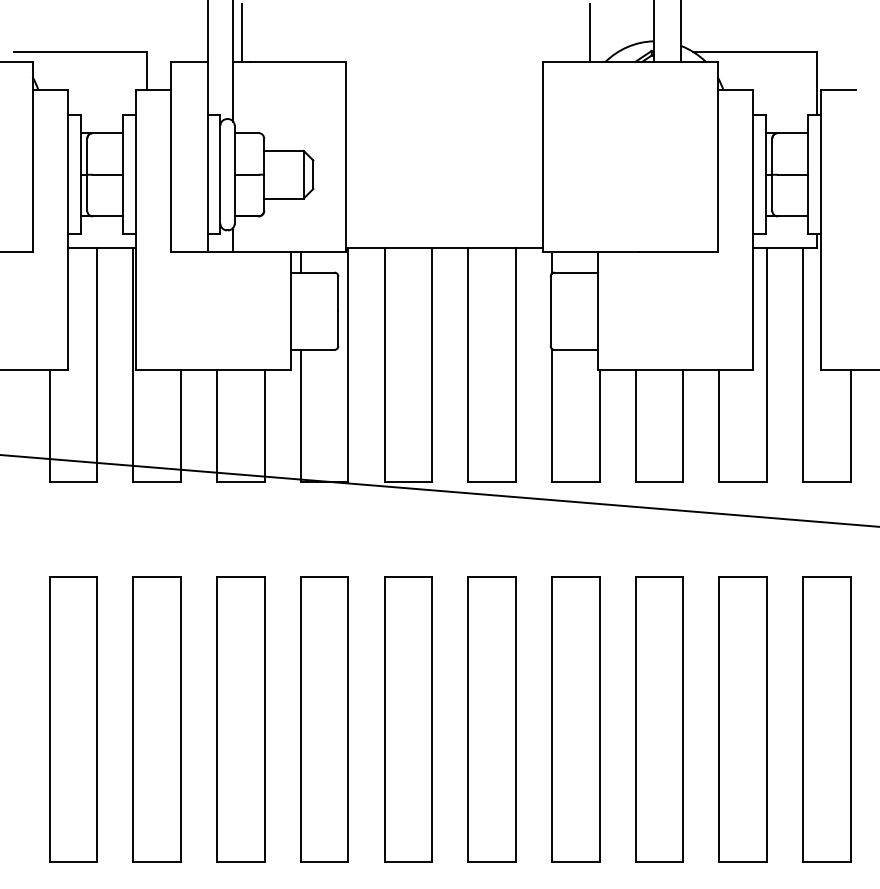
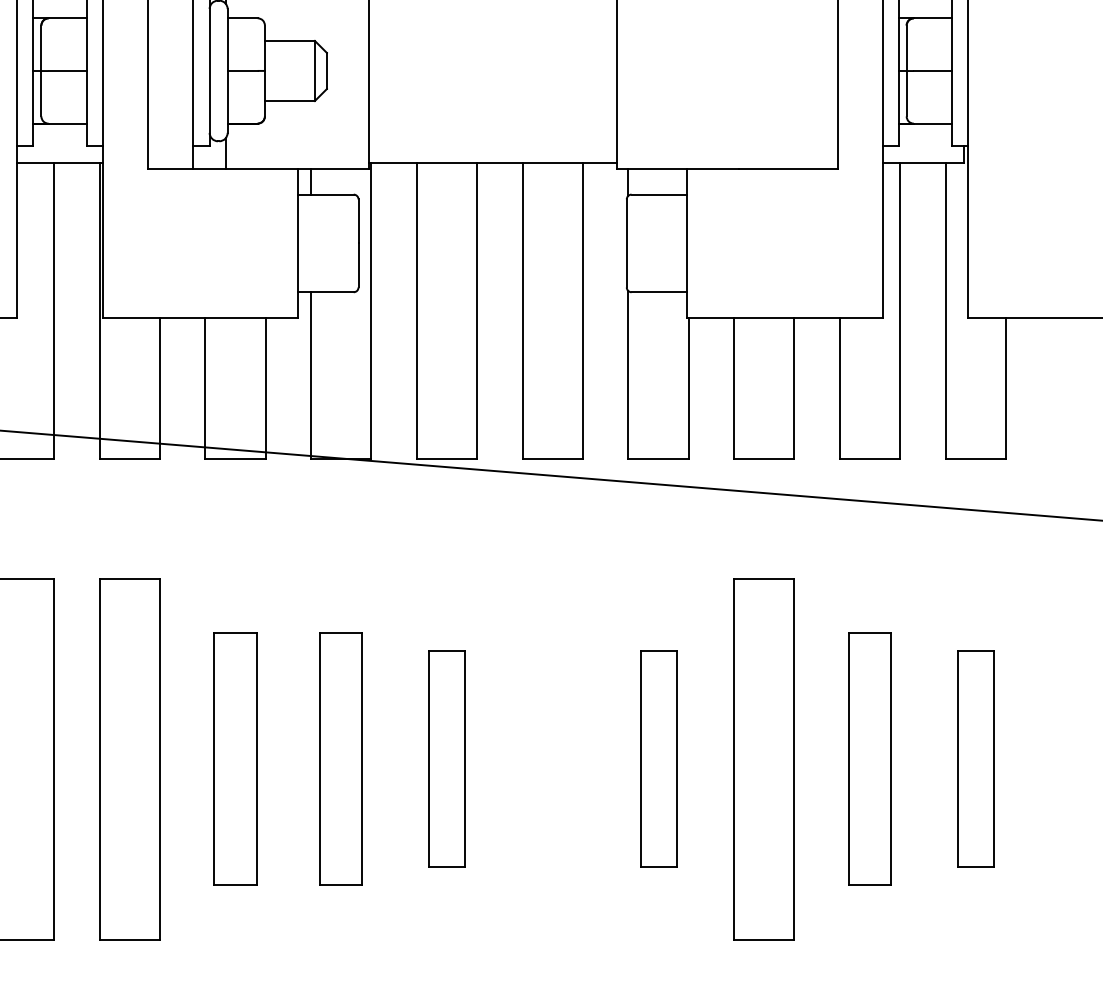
part: (240, 719) -> (234, 759), size x0.7
part: (324, 719) -> (341, 759), size x0.7
part: (408, 719) -> (447, 759), size x0.6
part: (491, 719) -> (552, 759), removed
part: (575, 719) -> (658, 759), size x0.6
part: (742, 719) -> (869, 759), size x0.7
part: (826, 719) -> (975, 759), size x0.6

